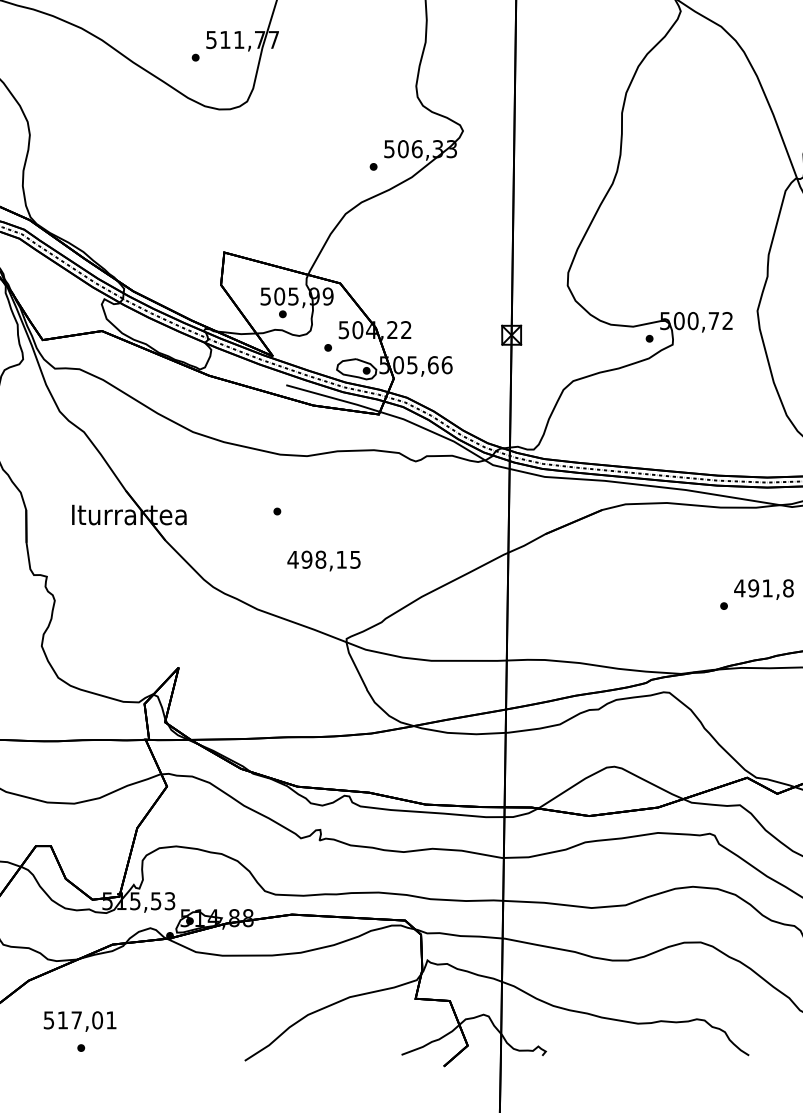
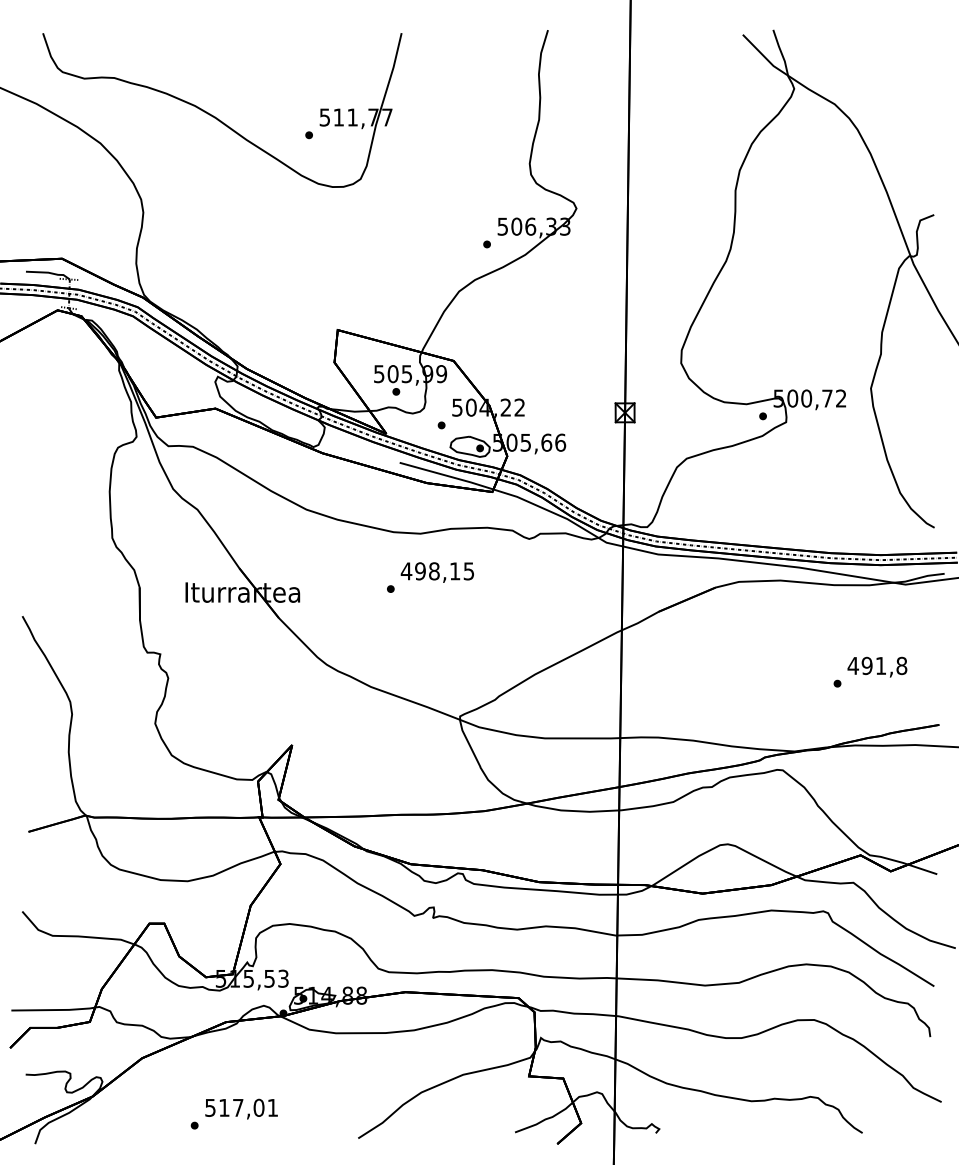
text: (323, 560) -> (436, 572), moved
text: (80, 1020) -> (241, 1108), moved

